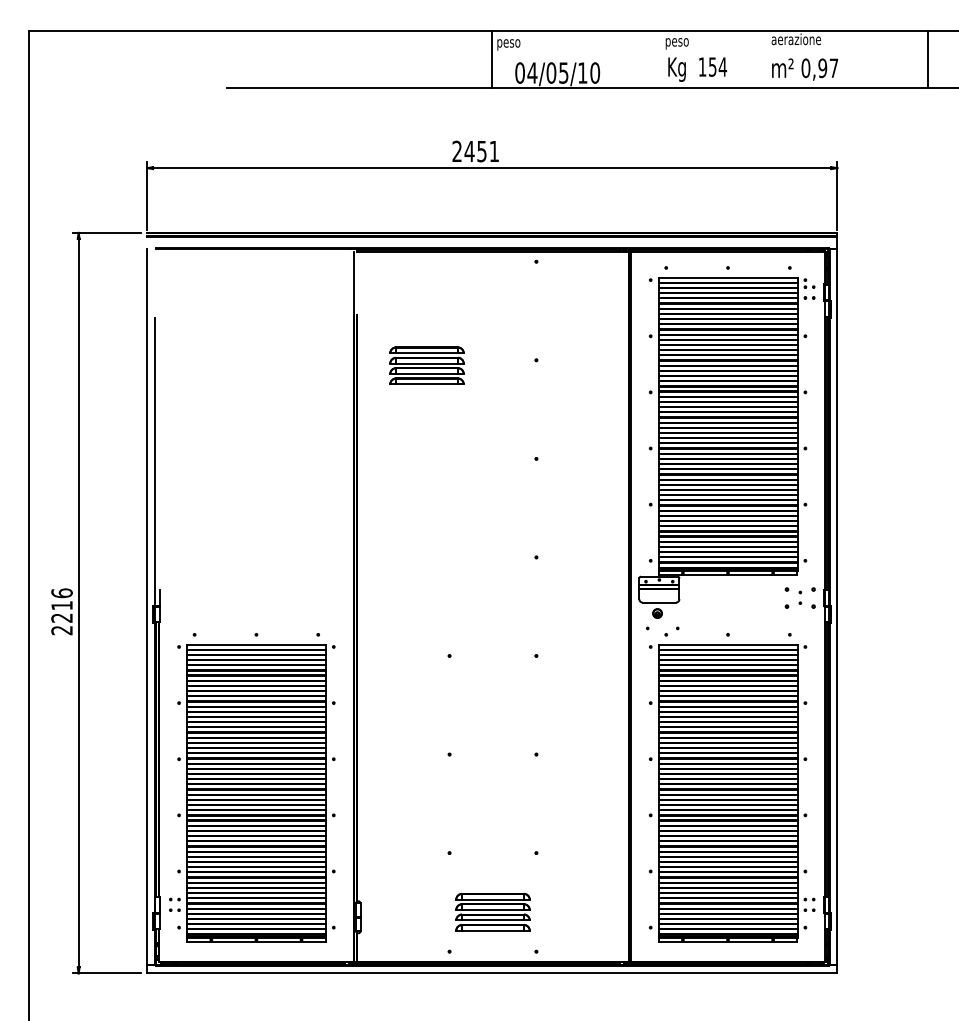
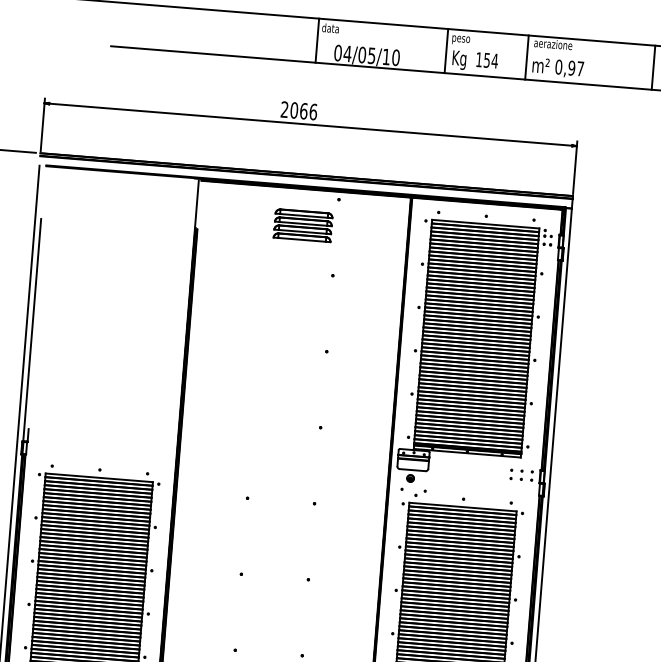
text: (508, 43) -> (331, 29), peso -> data
line: (659, 58) -> (446, 50), added
line: (763, 58) -> (526, 56), added
text: (481, 151) -> (303, 111), 2451 -> 2066
part: (426, 365) -> (302, 225), moved
part: (786, 597) -> (511, 474), size x0.62
part: (813, 597) -> (531, 475), size x0.62

